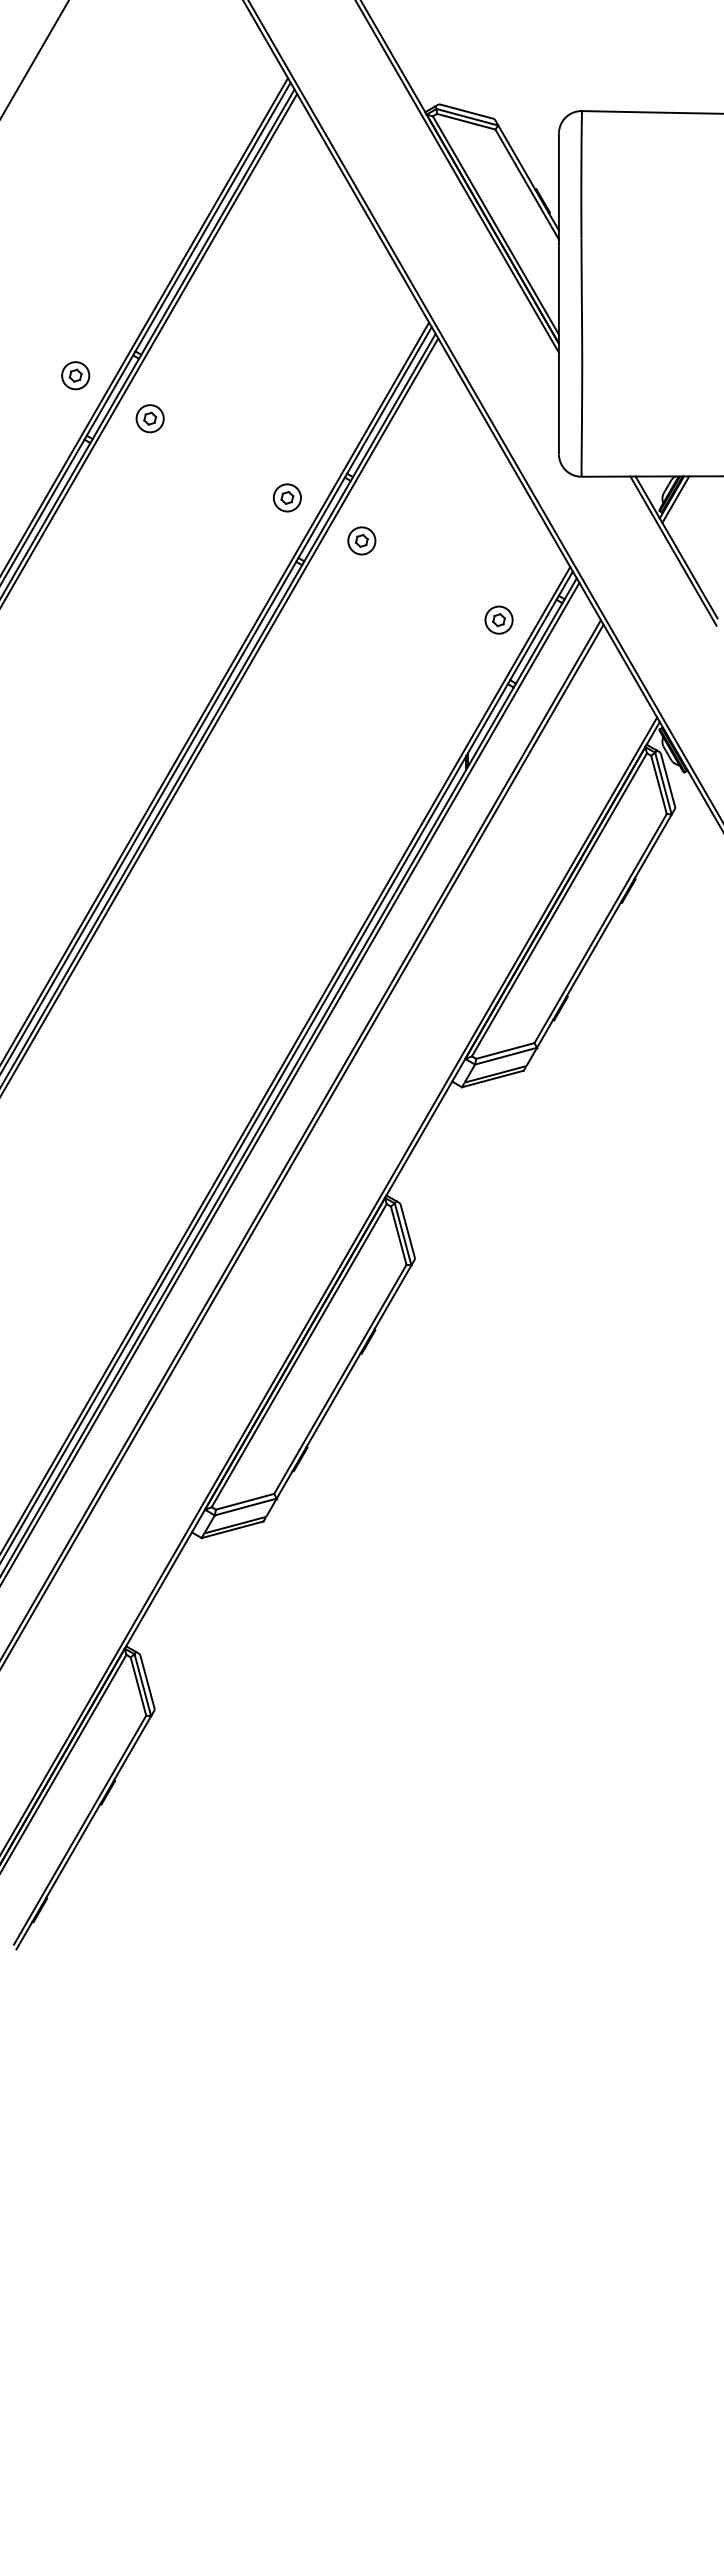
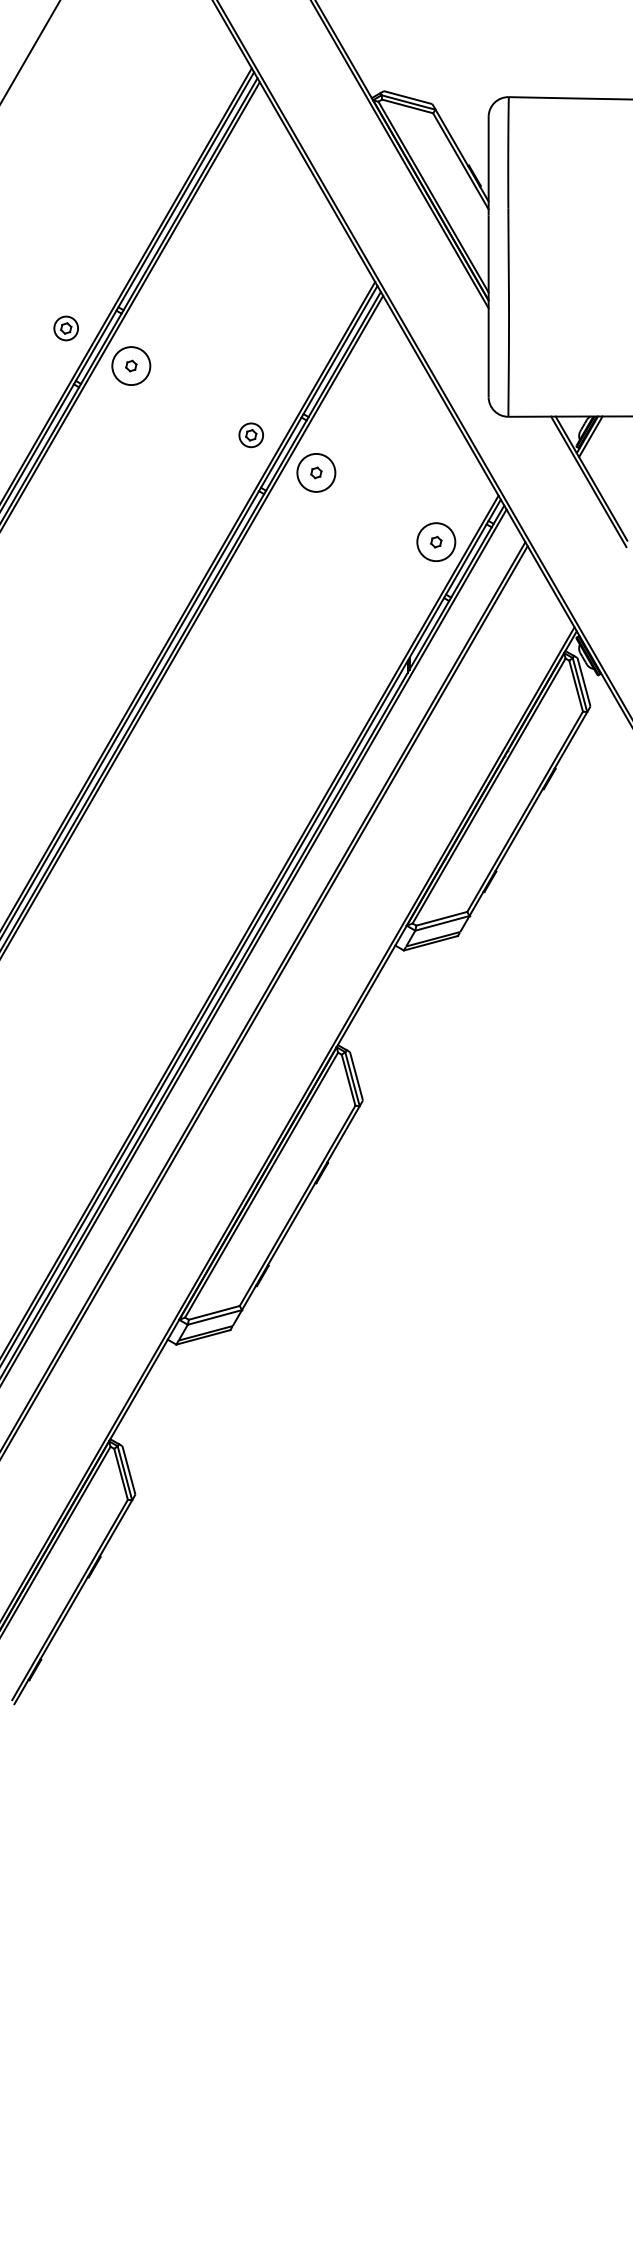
circle: (149, 418) -> (130, 365), size x1.6
circle: (361, 540) -> (316, 472), size x1.6
circle: (498, 619) -> (435, 541), size x1.6

